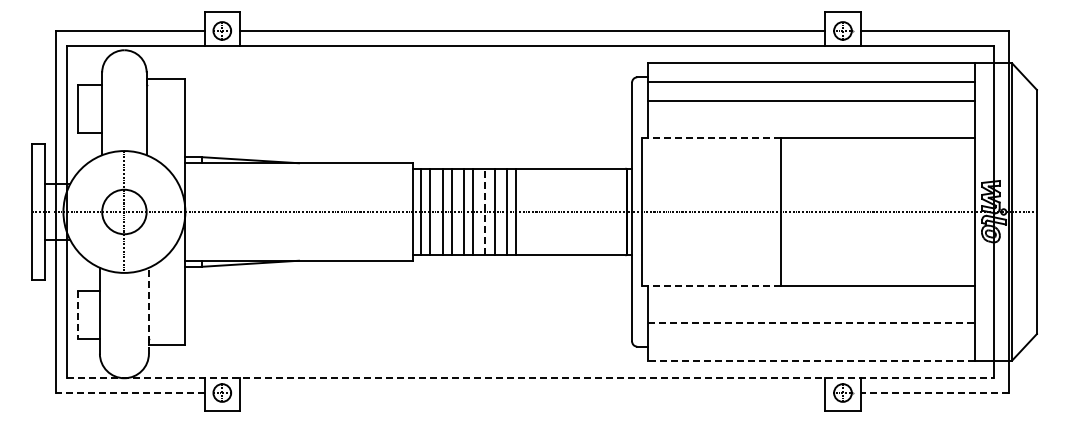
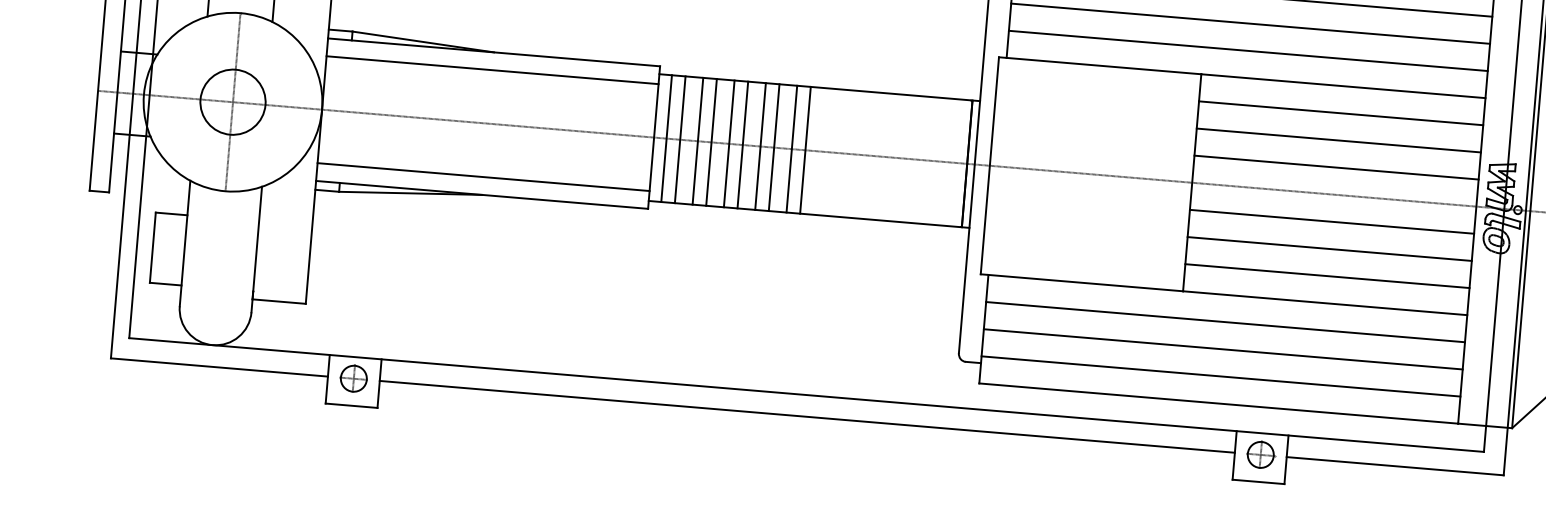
line: (811, 119) -> (1248, 51), added
line: (712, 137) -> (1101, 65), dashed -> solid
line: (877, 156) -> (1340, 113), added
line: (877, 174) -> (1338, 139), added
line: (298, 175) -> (491, 70), added
line: (877, 193) -> (1335, 167), added
line: (485, 211) -> (760, 145), dashed -> solid
line: (877, 230) -> (1331, 221), added
line: (298, 248) -> (482, 176), added
line: (877, 249) -> (1328, 249), added
line: (877, 267) -> (1326, 275), added
line: (711, 286) -> (1081, 283), dashed -> solid
line: (811, 304) -> (1225, 321), added
line: (148, 310) -> (256, 249), dashed -> solid
line: (78, 315) -> (153, 247), dashed -> solid
line: (811, 323) -> (1223, 349), dashed -> solid
line: (811, 341) -> (1221, 375), added
line: (811, 360) -> (1218, 403), dashed -> solid
line: (530, 378) -> (805, 395), dashed -> solid
line: (129, 393) -> (218, 368), dashed -> solid
line: (532, 393) -> (807, 417), added
line: (934, 393) -> (1394, 466), dashed -> solid

